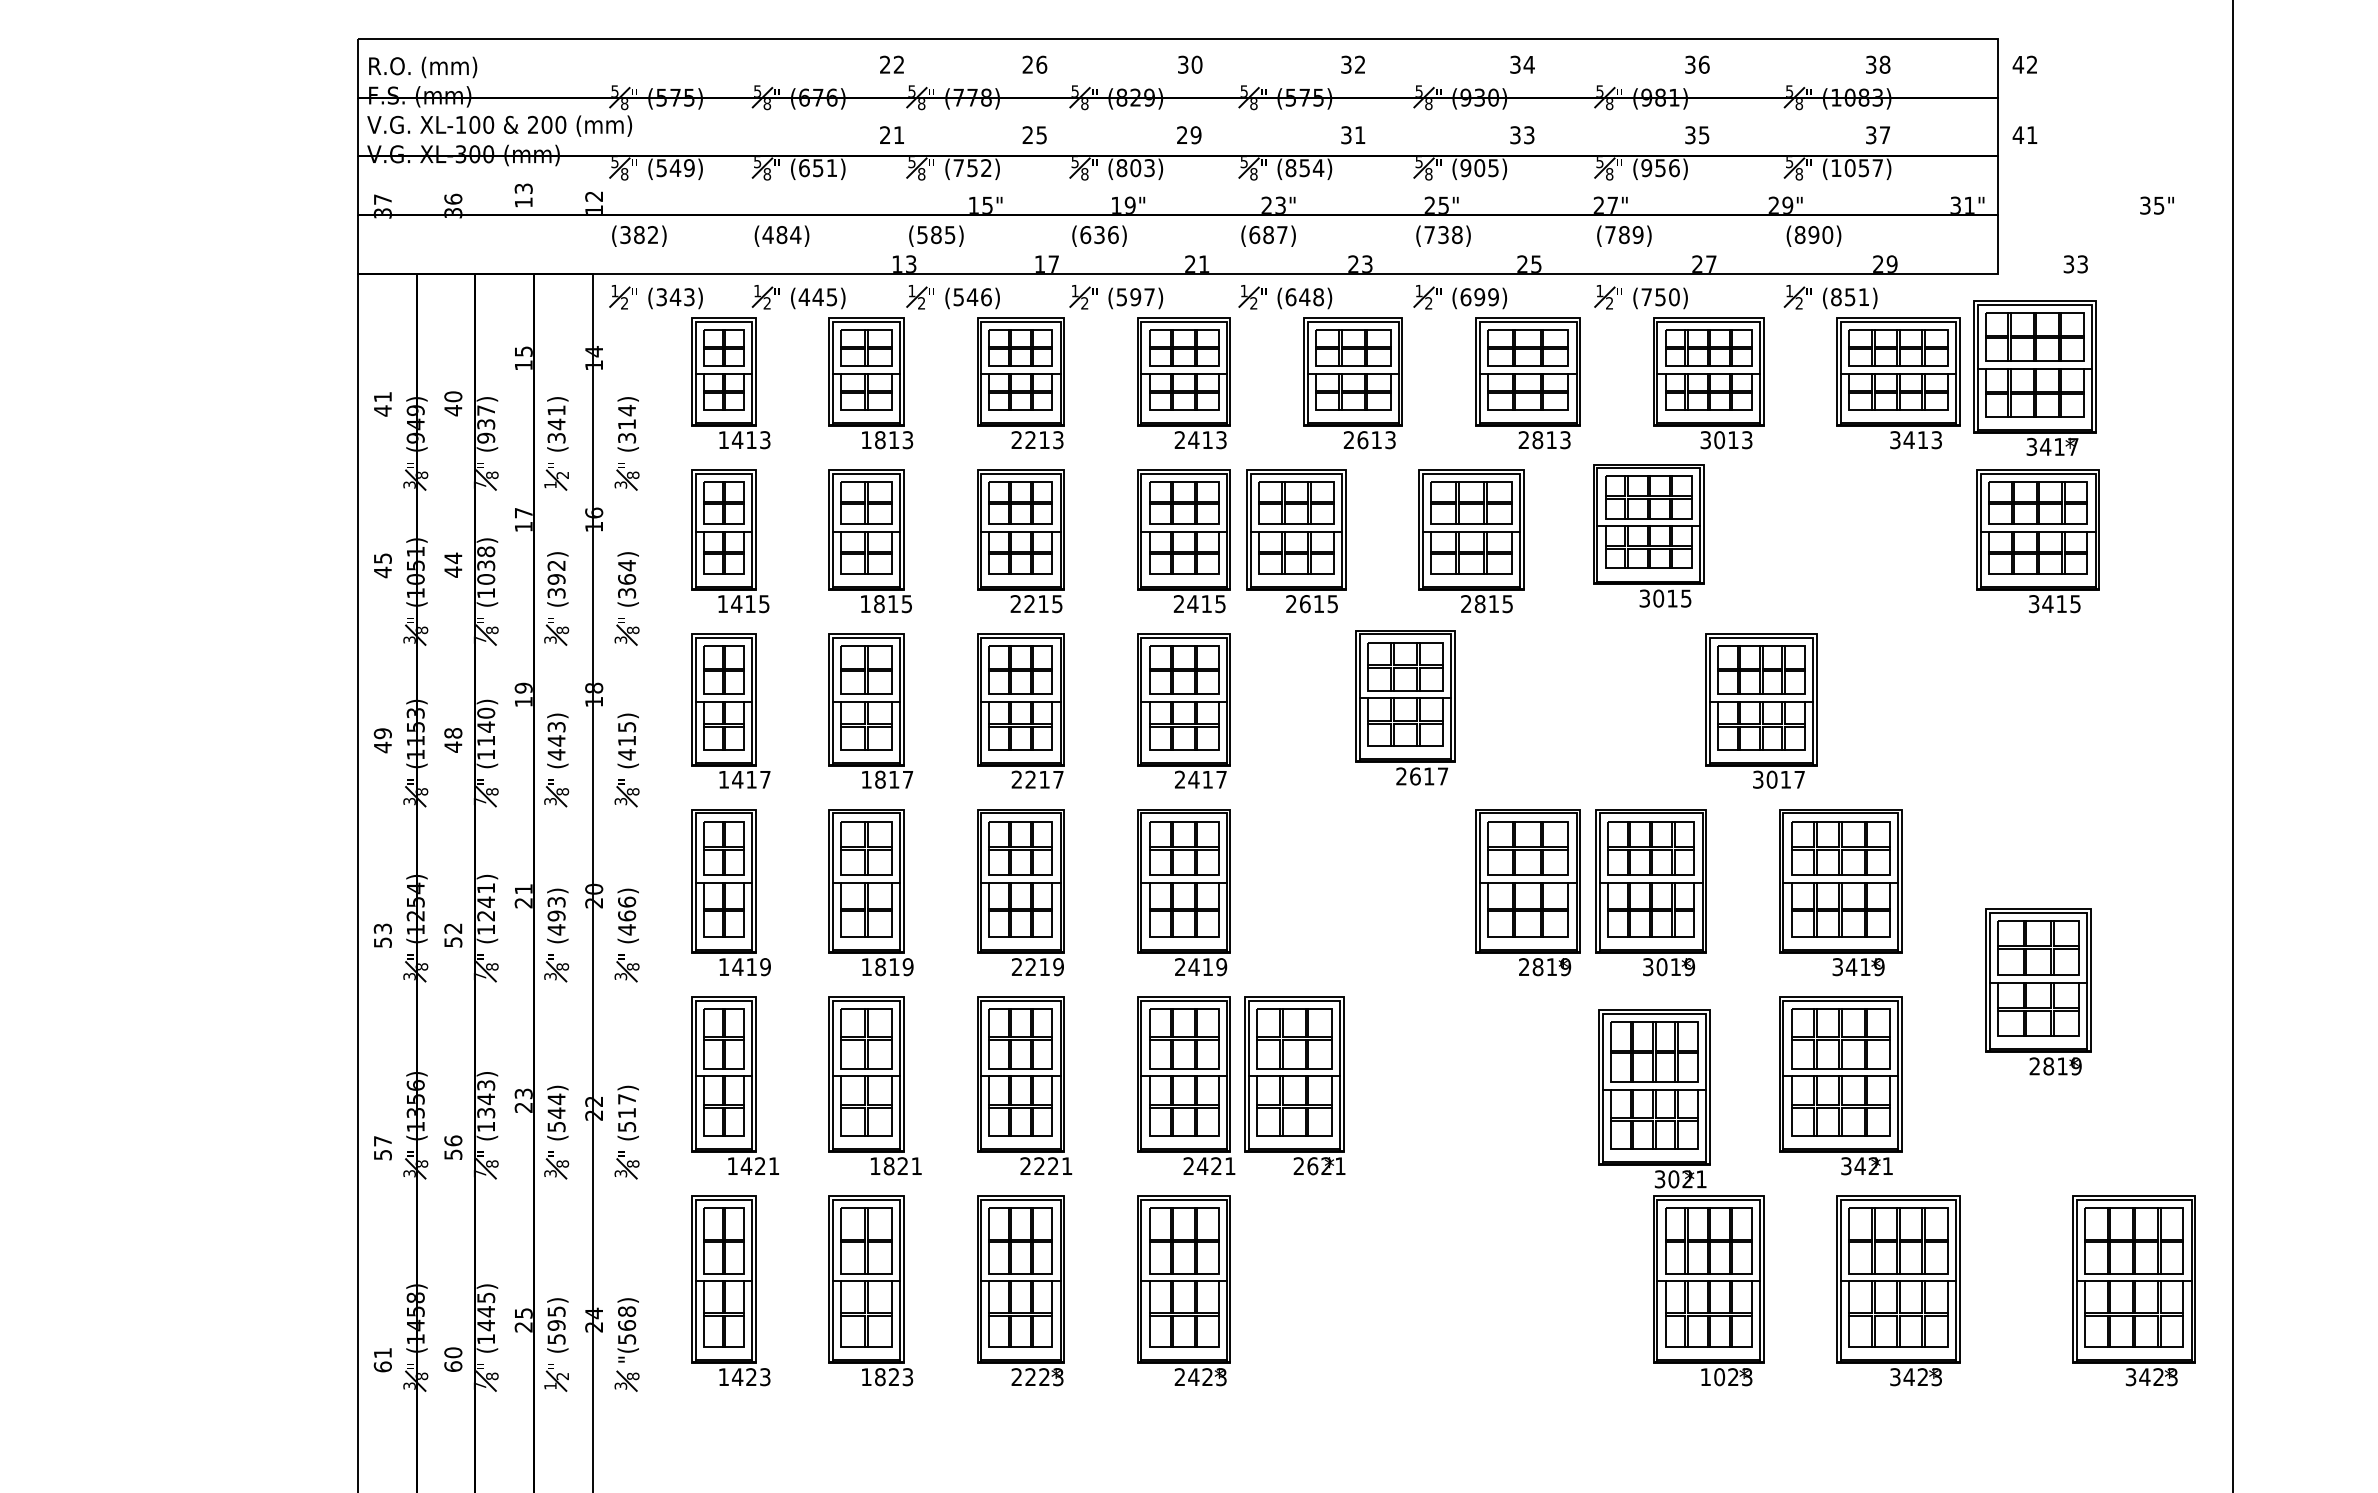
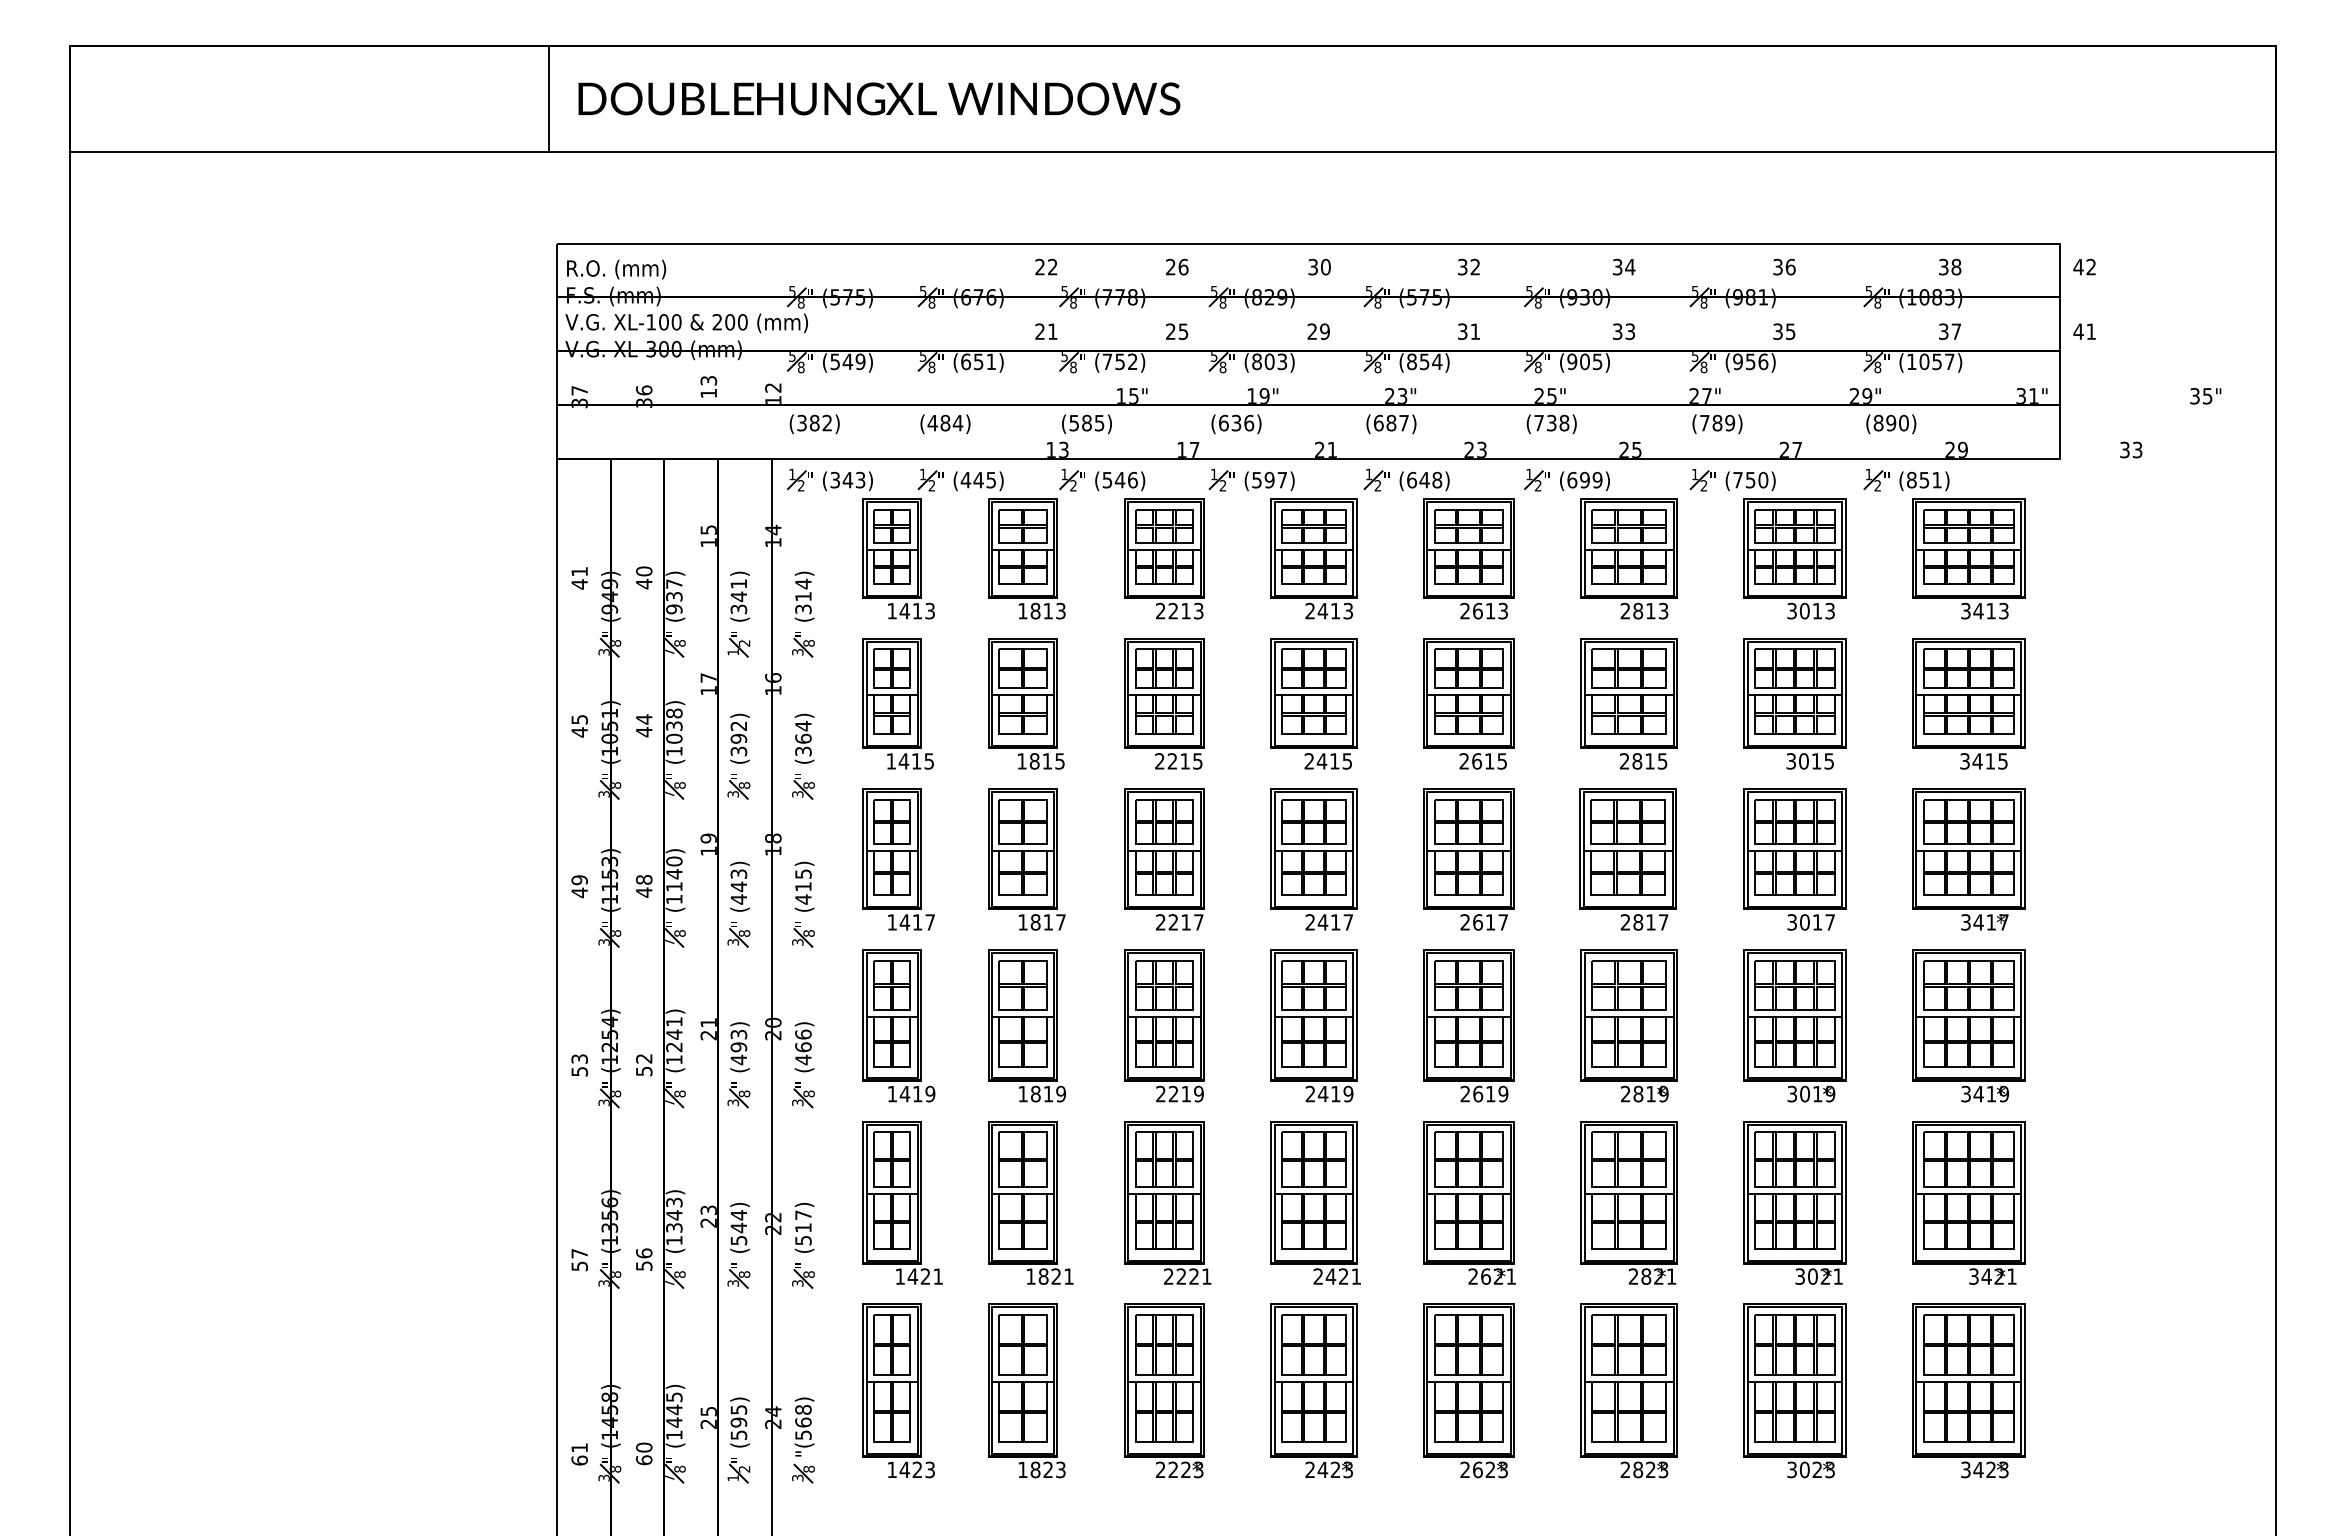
part: (2034, 378) -> (1968, 859), moved
part: (1648, 535) -> (1794, 703), moved
part: (1295, 540) -> (1468, 703), moved
part: (1470, 540) -> (1628, 703), moved
part: (2037, 540) -> (1968, 703), moved
part: (1405, 707) -> (1468, 859), moved
part: (1526, 711) -> (1627, 859), added
part: (1760, 711) -> (1794, 859), moved
part: (1352, 892) -> (1468, 1025), added
part: (1650, 892) -> (1794, 1025), moved
part: (1840, 892) -> (1968, 1025), moved
part: (2037, 991) -> (2096, 1116), removed
part: (1294, 1085) -> (1469, 1202), moved
part: (1527, 1085) -> (1628, 1202), added
part: (1840, 1085) -> (1968, 1202), moved
part: (1653, 1098) -> (1794, 1202), moved
part: (1352, 1290) -> (1468, 1390), added
part: (1527, 1290) -> (1628, 1390), added
part: (2133, 1290) -> (2184, 1390), removed
text: (1705, 1376) -> (1791, 1469), 1023 -> 3023

